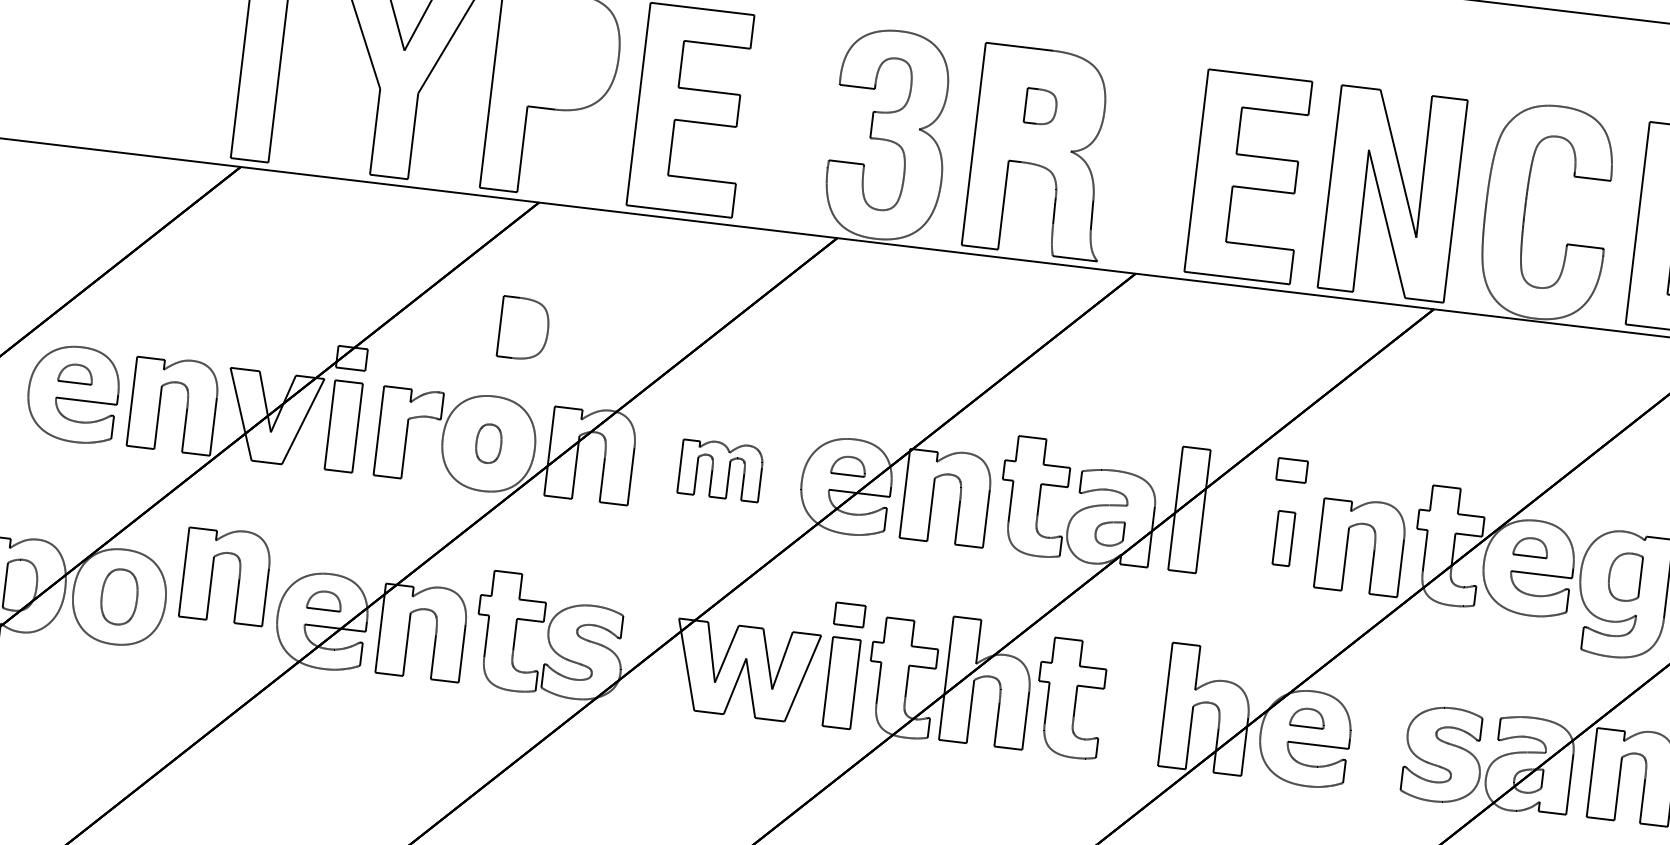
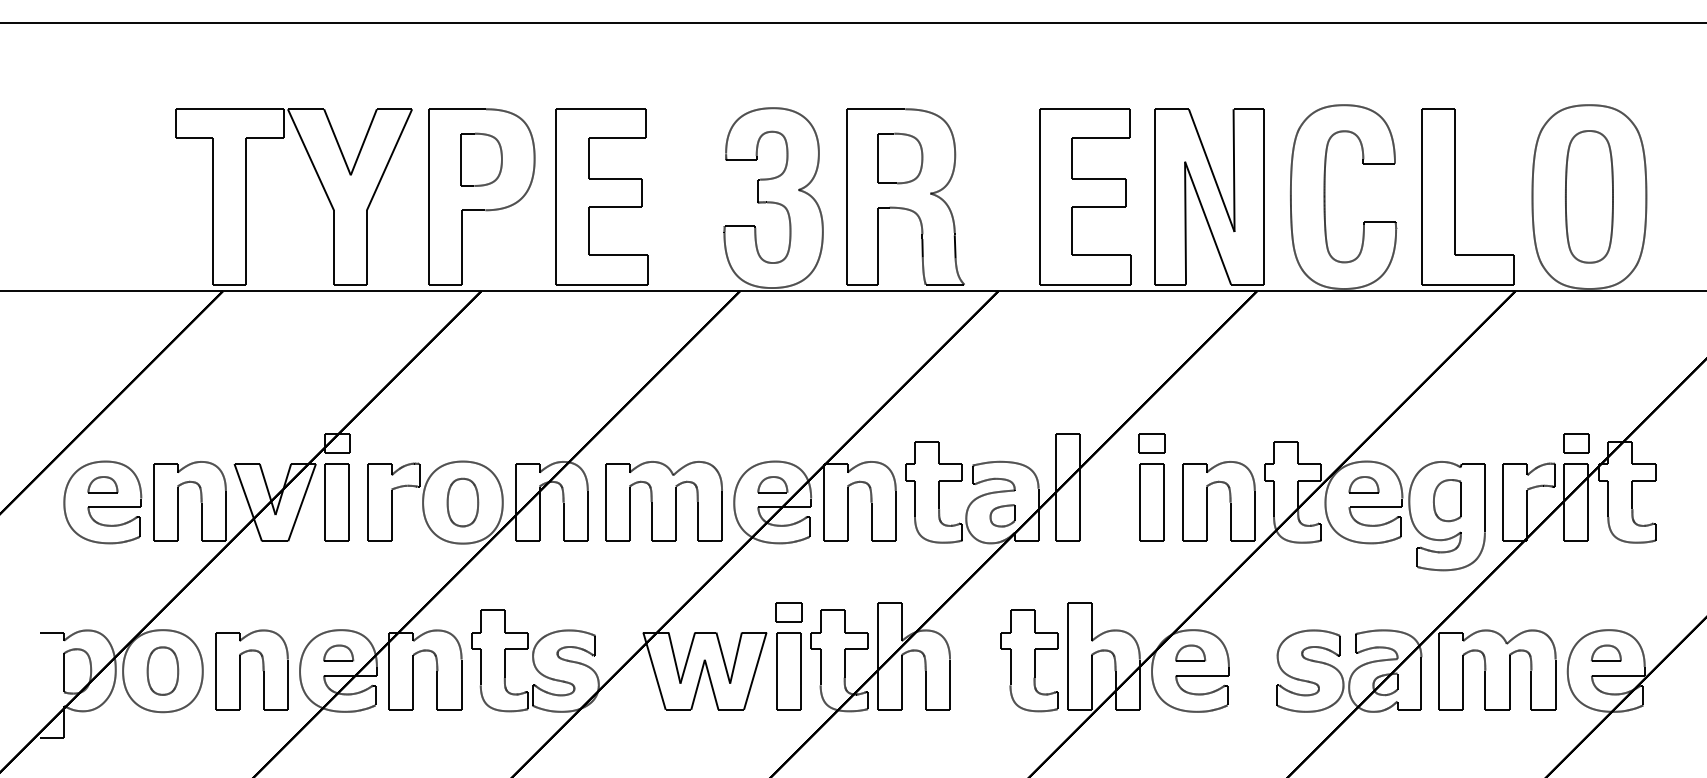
part: (1041, 106) -> (900, 158), size x1.67
part: (524, 328) -> (481, 159), moved
part: (488, 443) -> (462, 502), size x1.43
part: (720, 470) -> (663, 501), size x1.67
part: (1283, 538) -> (1151, 502), size x1.67
part: (213, 573) -> (240, 669), moved
part: (1070, 697) -> (1029, 660), moved

